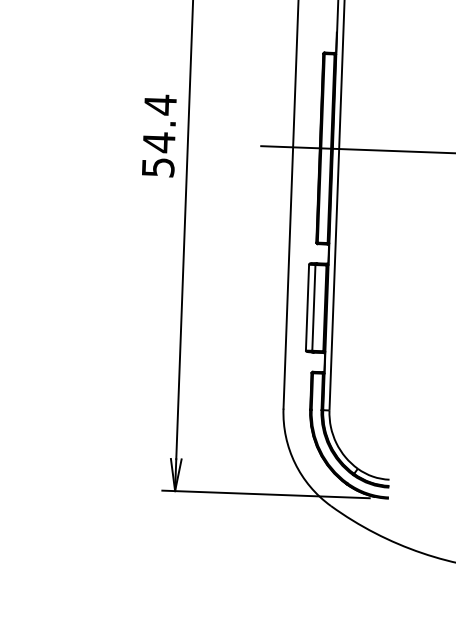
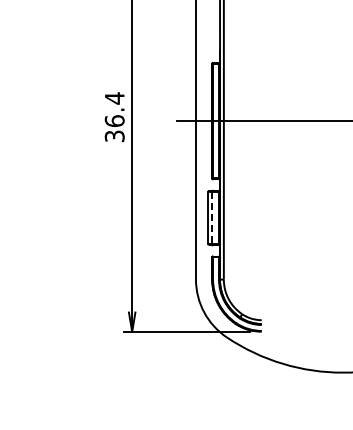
text: (158, 154) -> (114, 128), 54.4 -> 36.4
line: (314, 307) -> (212, 217), solid -> dashed

